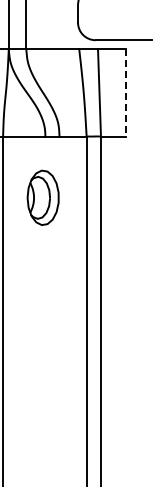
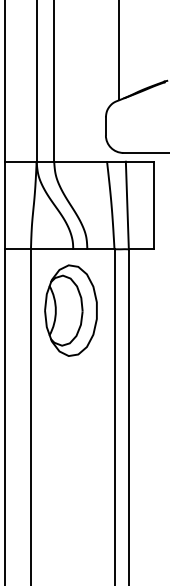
line: (126, 92) -> (154, 205), dashed -> solid
part: (42, 197) -> (70, 310), size x1.67

